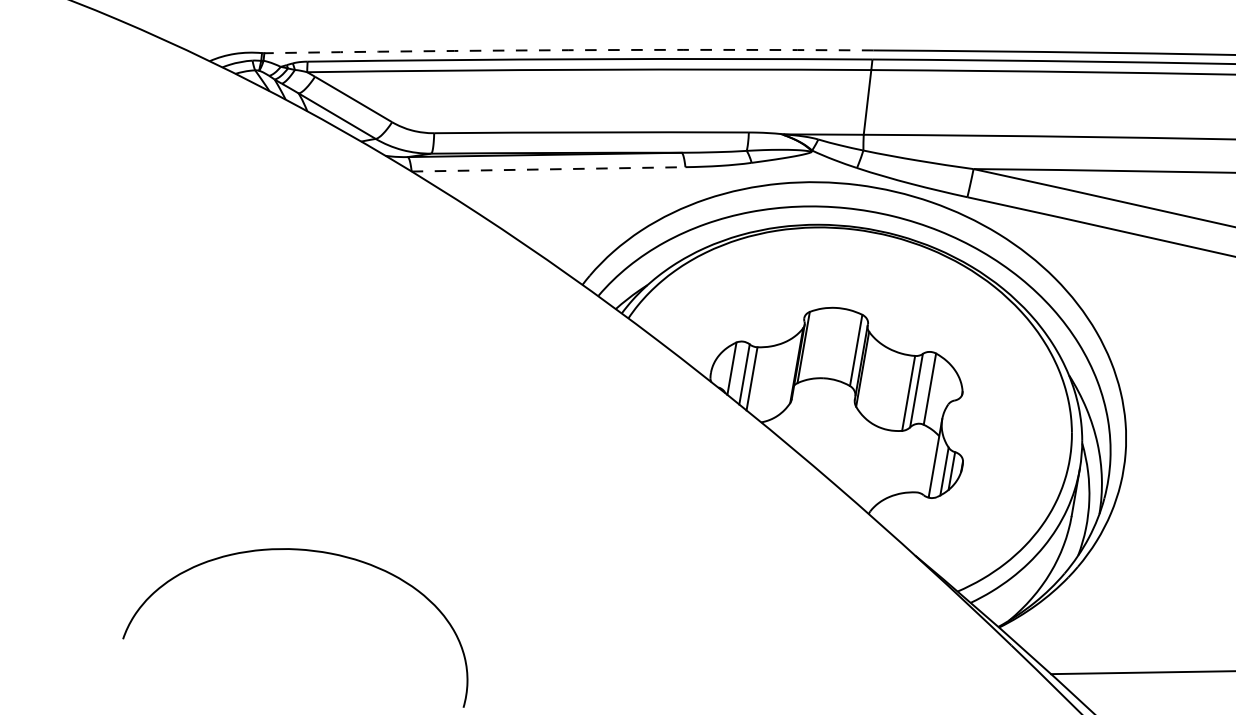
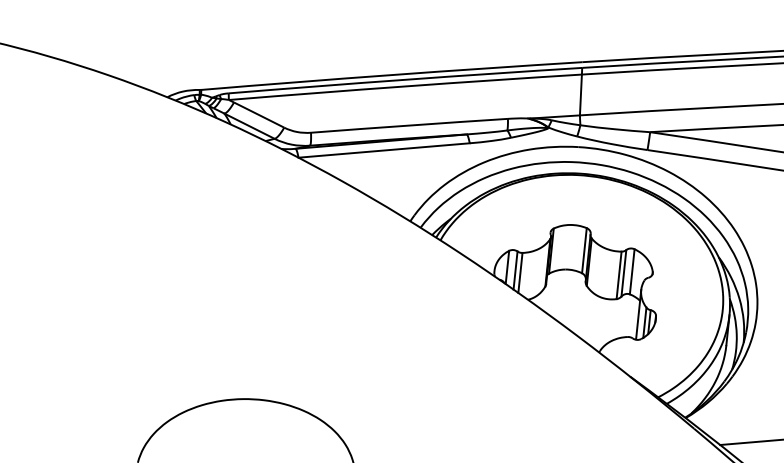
arc: (568, 50) -> (391, 75), dashed -> solid
line: (549, 169) -> (384, 150), dashed -> solid

